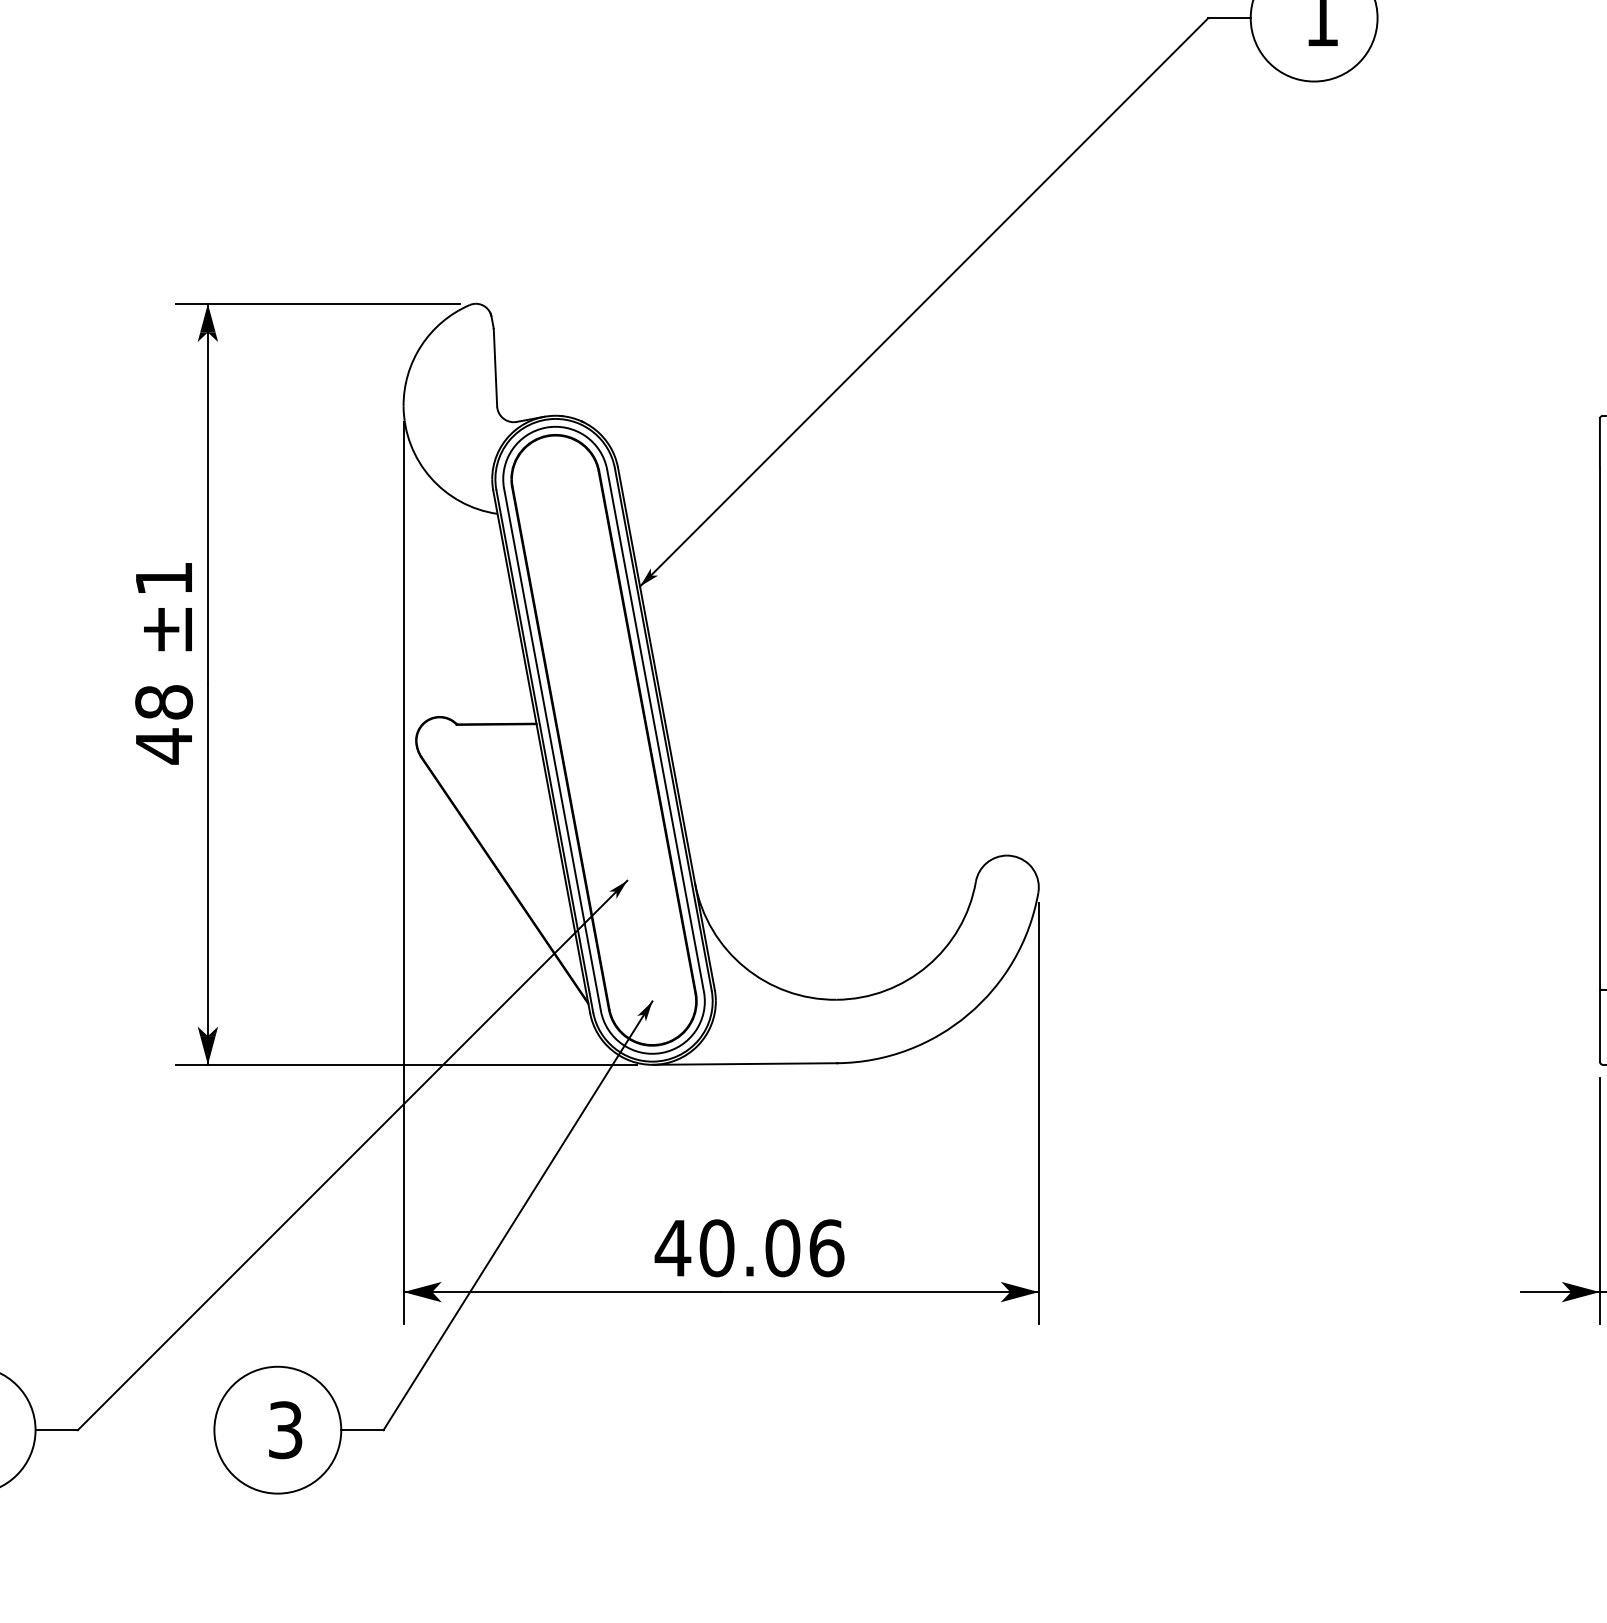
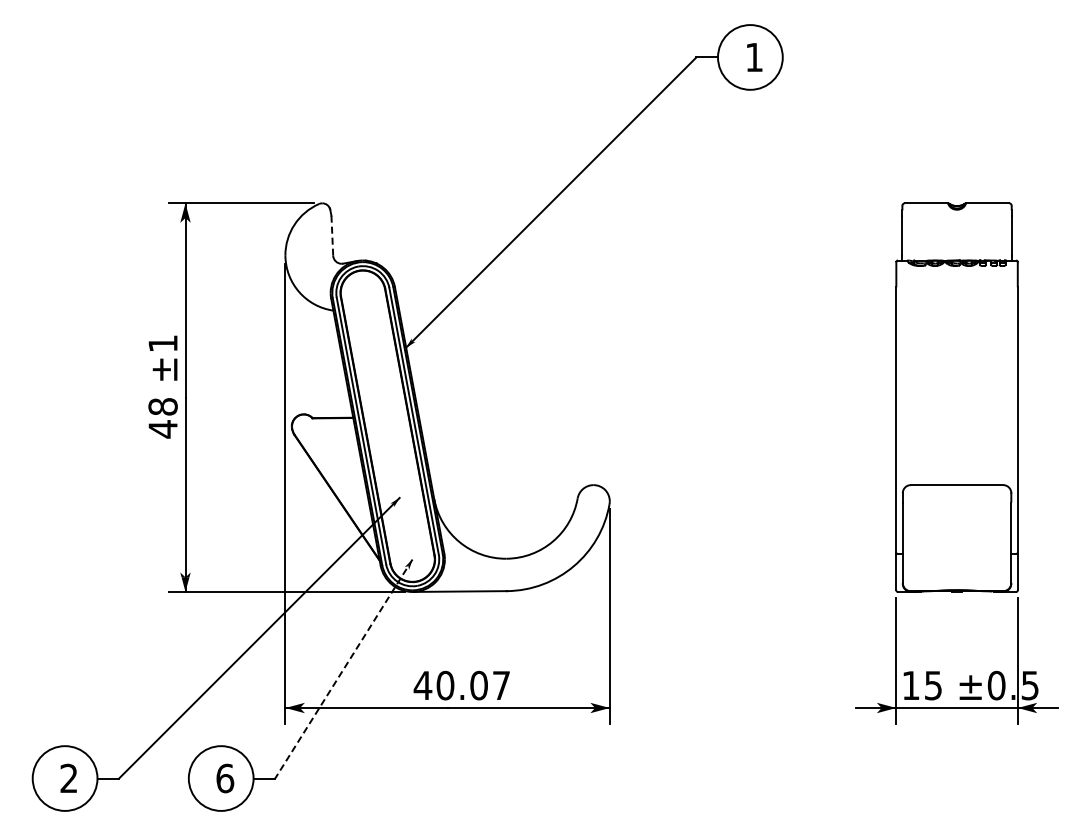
line: (495, 366) -> (332, 235), solid -> dashed
line: (517, 1216) -> (343, 669), solid -> dashed
text: (826, 1248) -> (501, 685), 40.06 -> 40.07
text: (286, 1430) -> (225, 778), 3 -> 6

